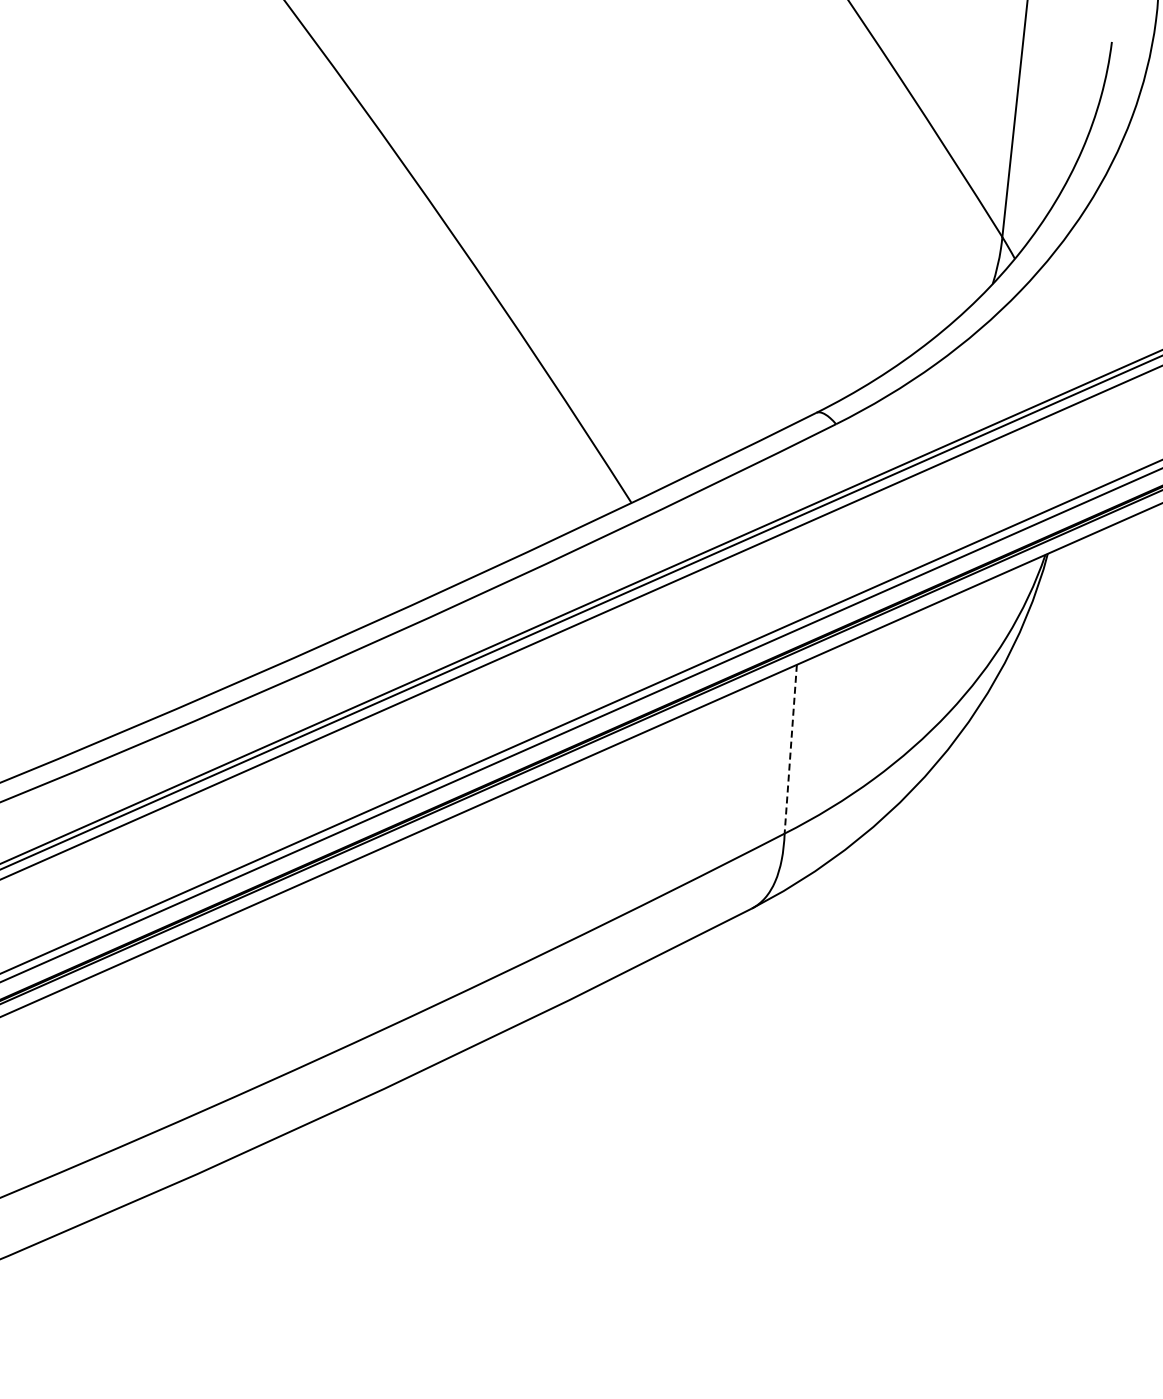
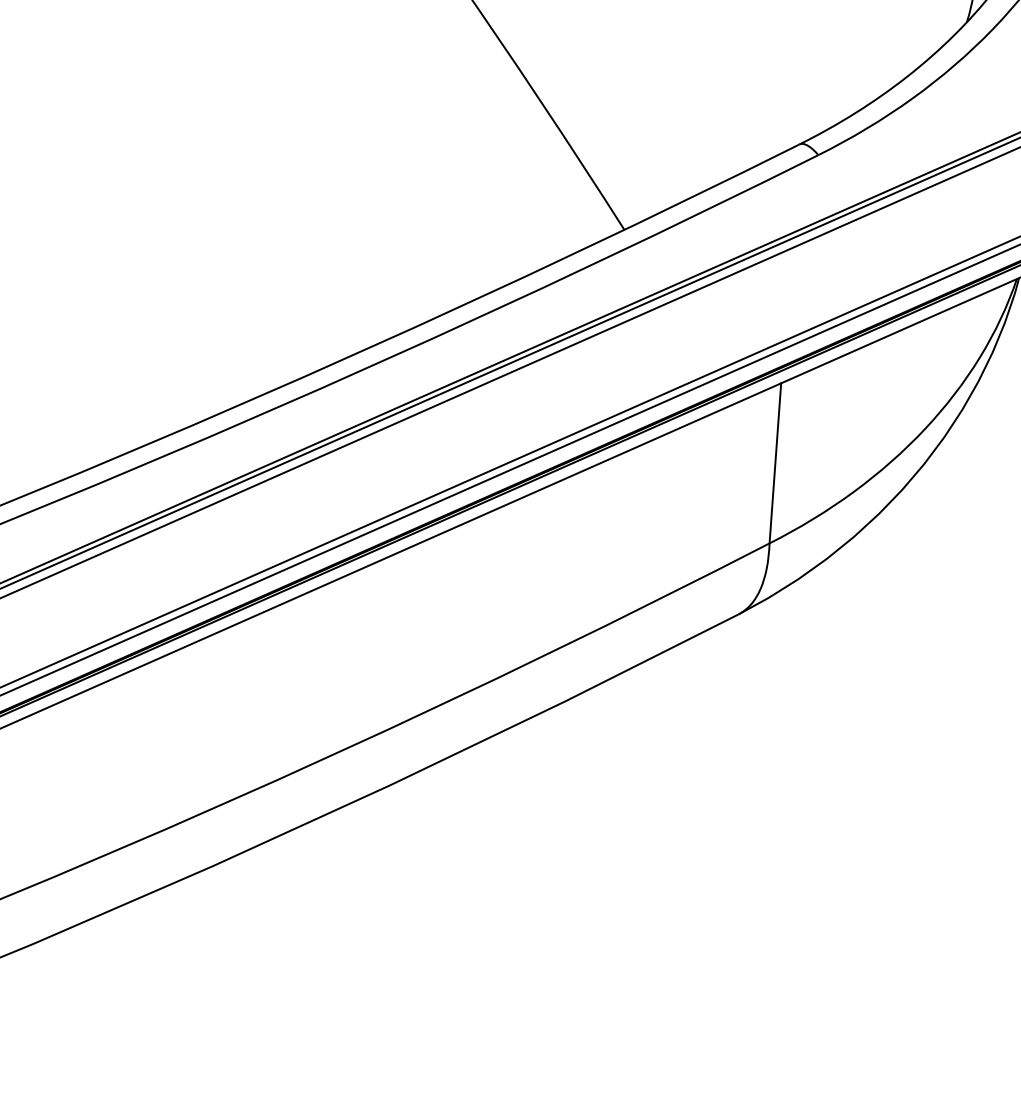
line: (790, 749) -> (775, 463), dashed -> solid

